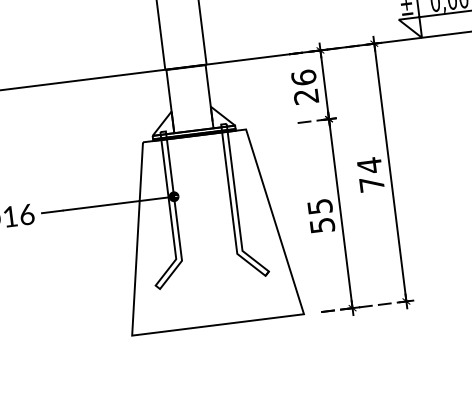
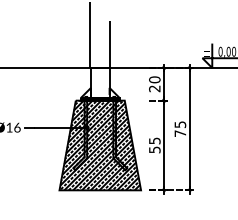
text: (303, 77) -> (154, 79), 26 -> 20
text: (369, 165) -> (180, 124), 74 -> 75
hatch: (206, 230) -> (100, 145), added

